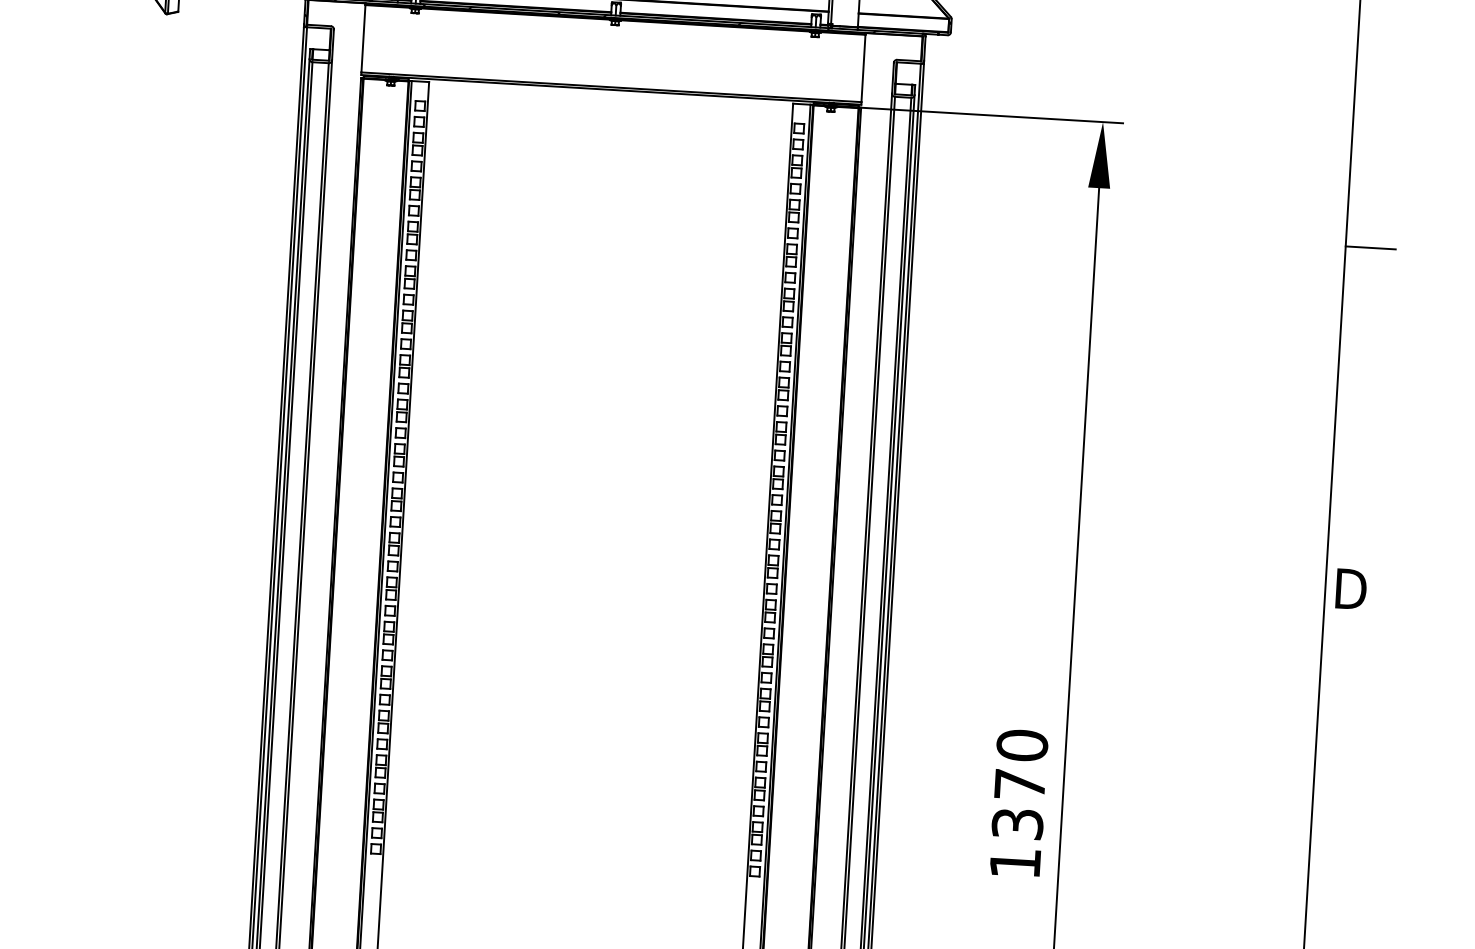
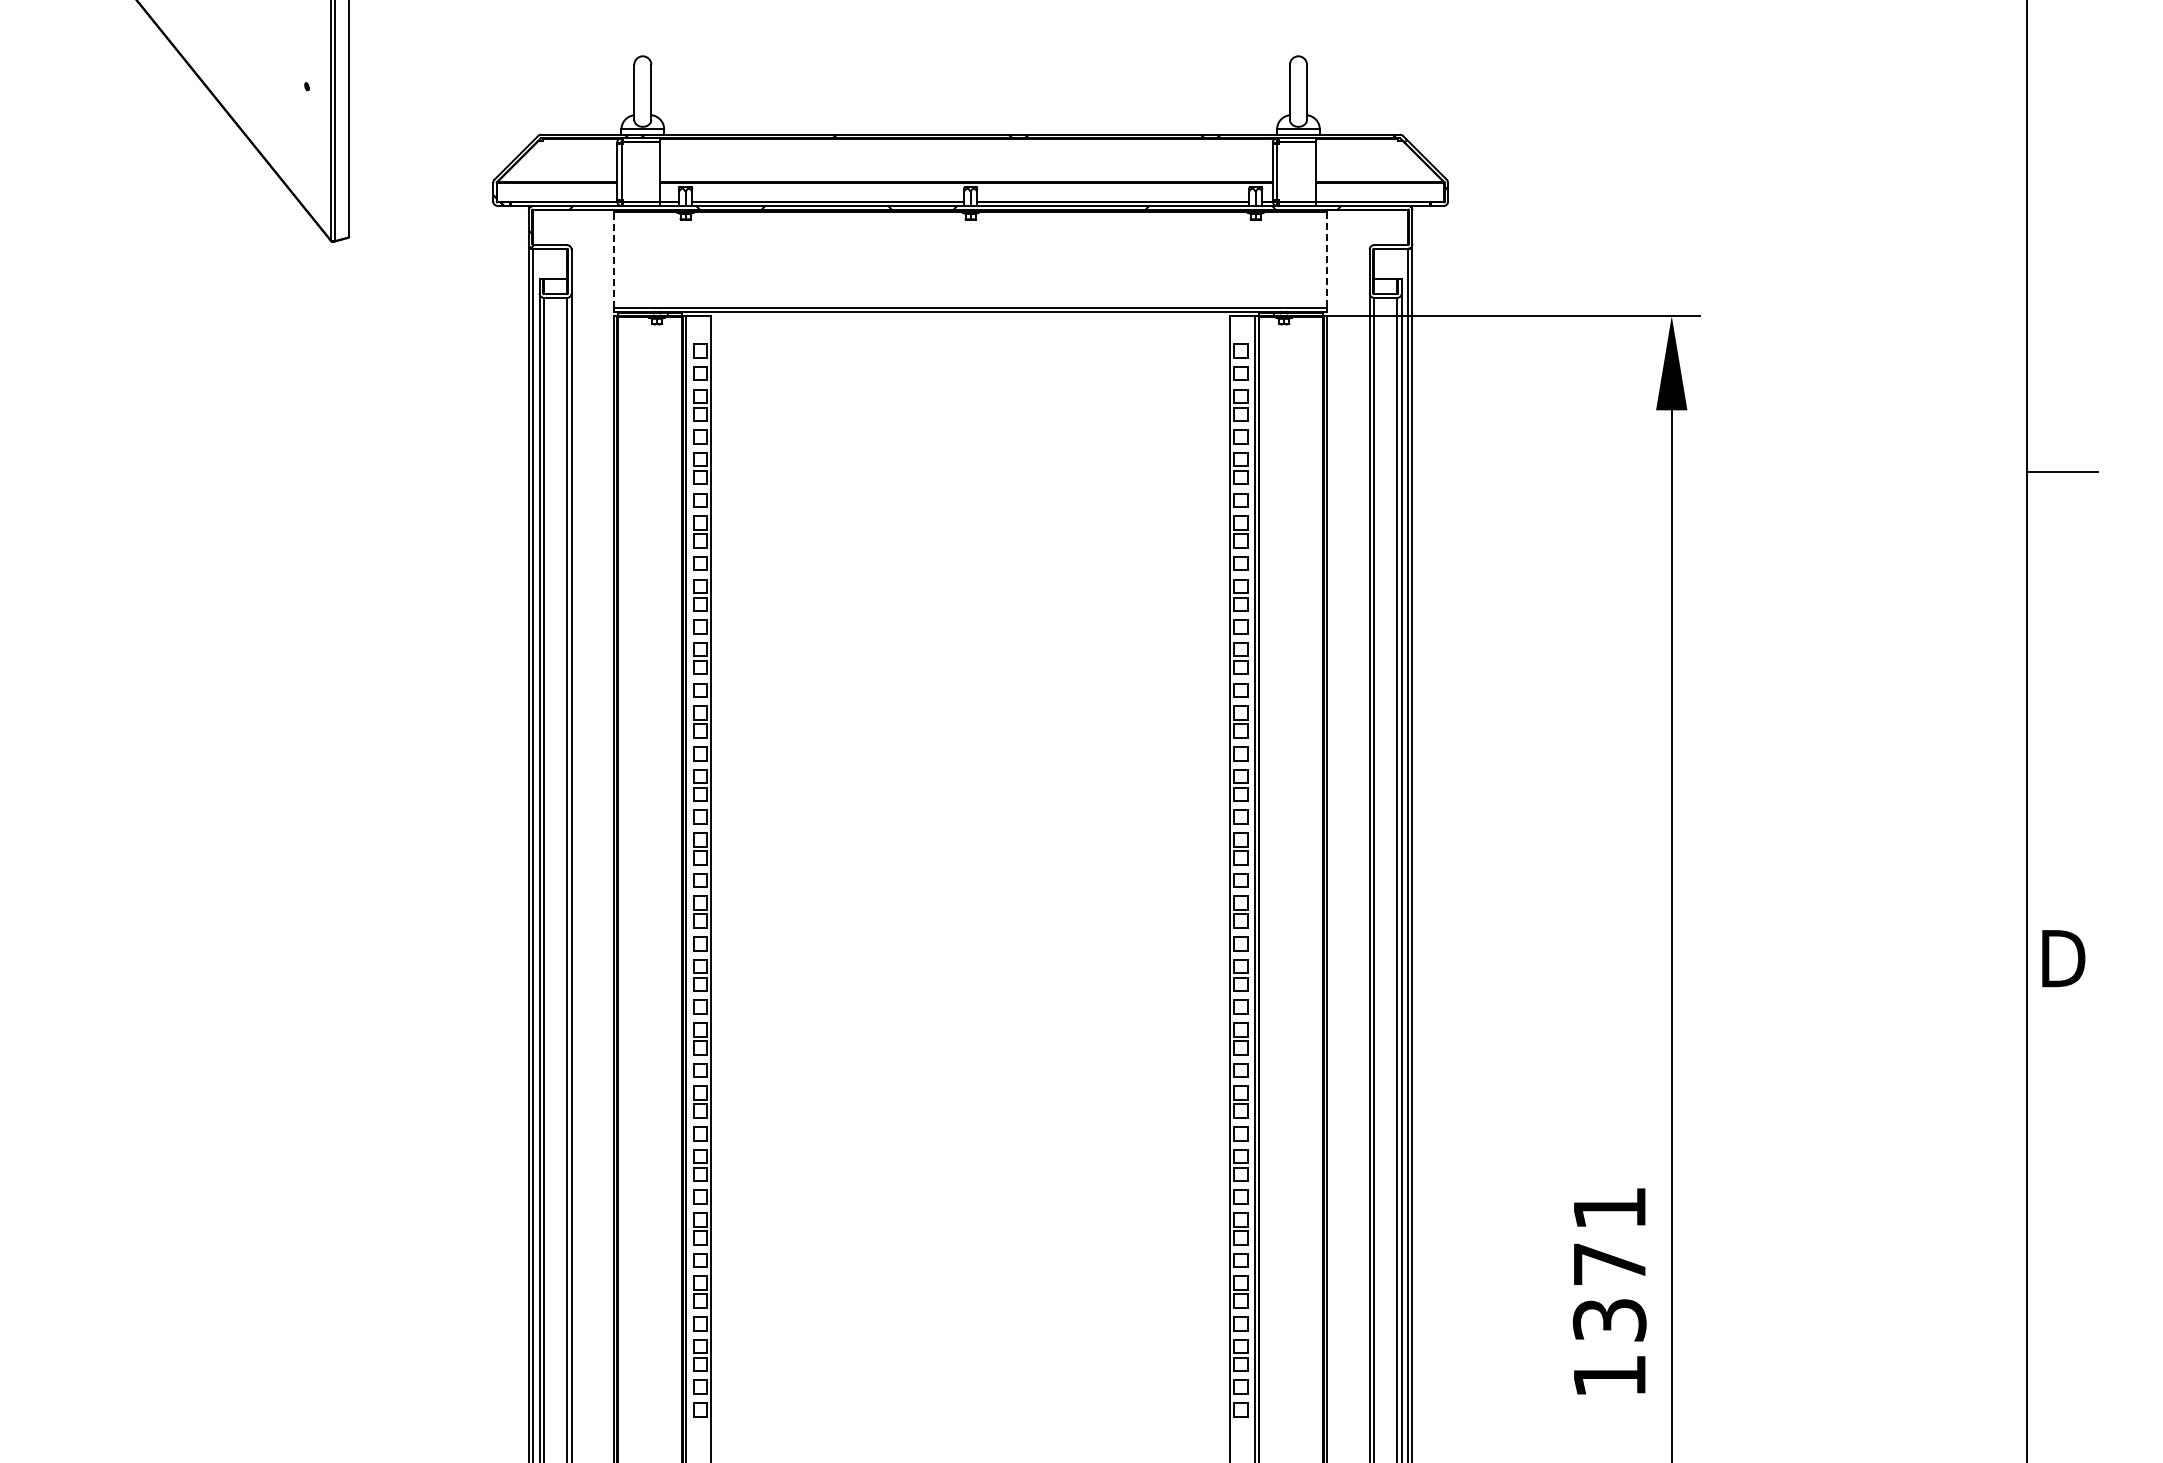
line: (363, 38) -> (614, 260), solid -> dashed
line: (863, 68) -> (1326, 260), solid -> dashed
text: (1022, 745) -> (1609, 1208), 1370 -> 1371

